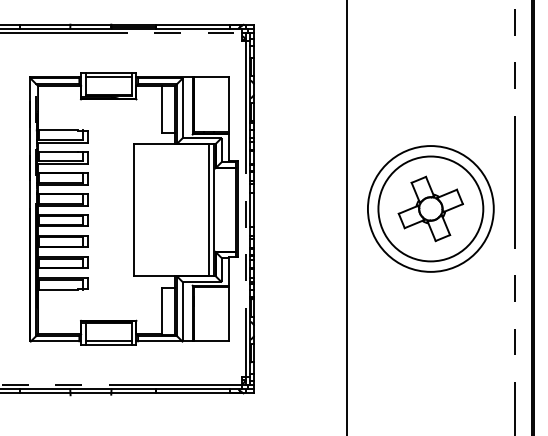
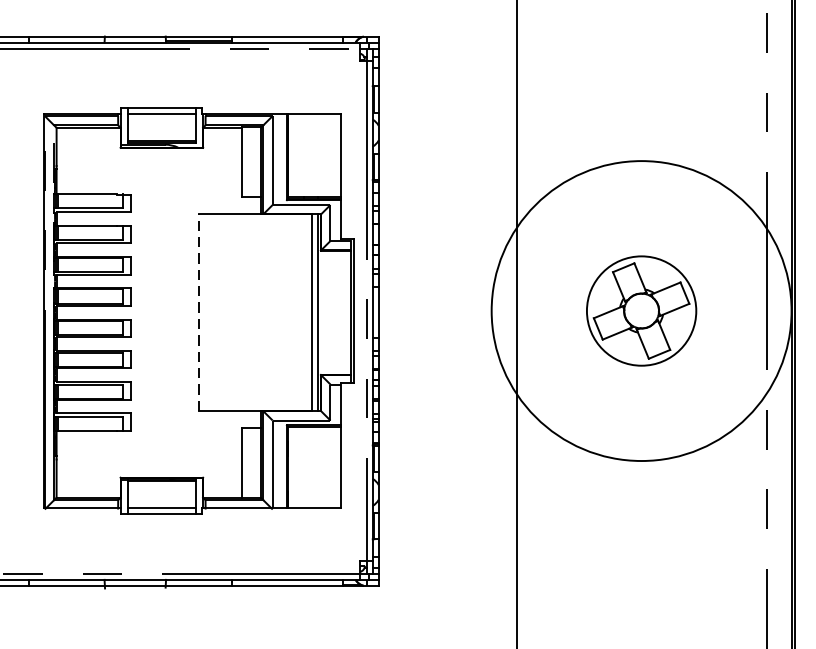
circle: (430, 208) -> (641, 310), size x0.7
circle: (430, 208) -> (641, 310), size x1.6
line: (133, 209) -> (198, 311), solid -> dashed

